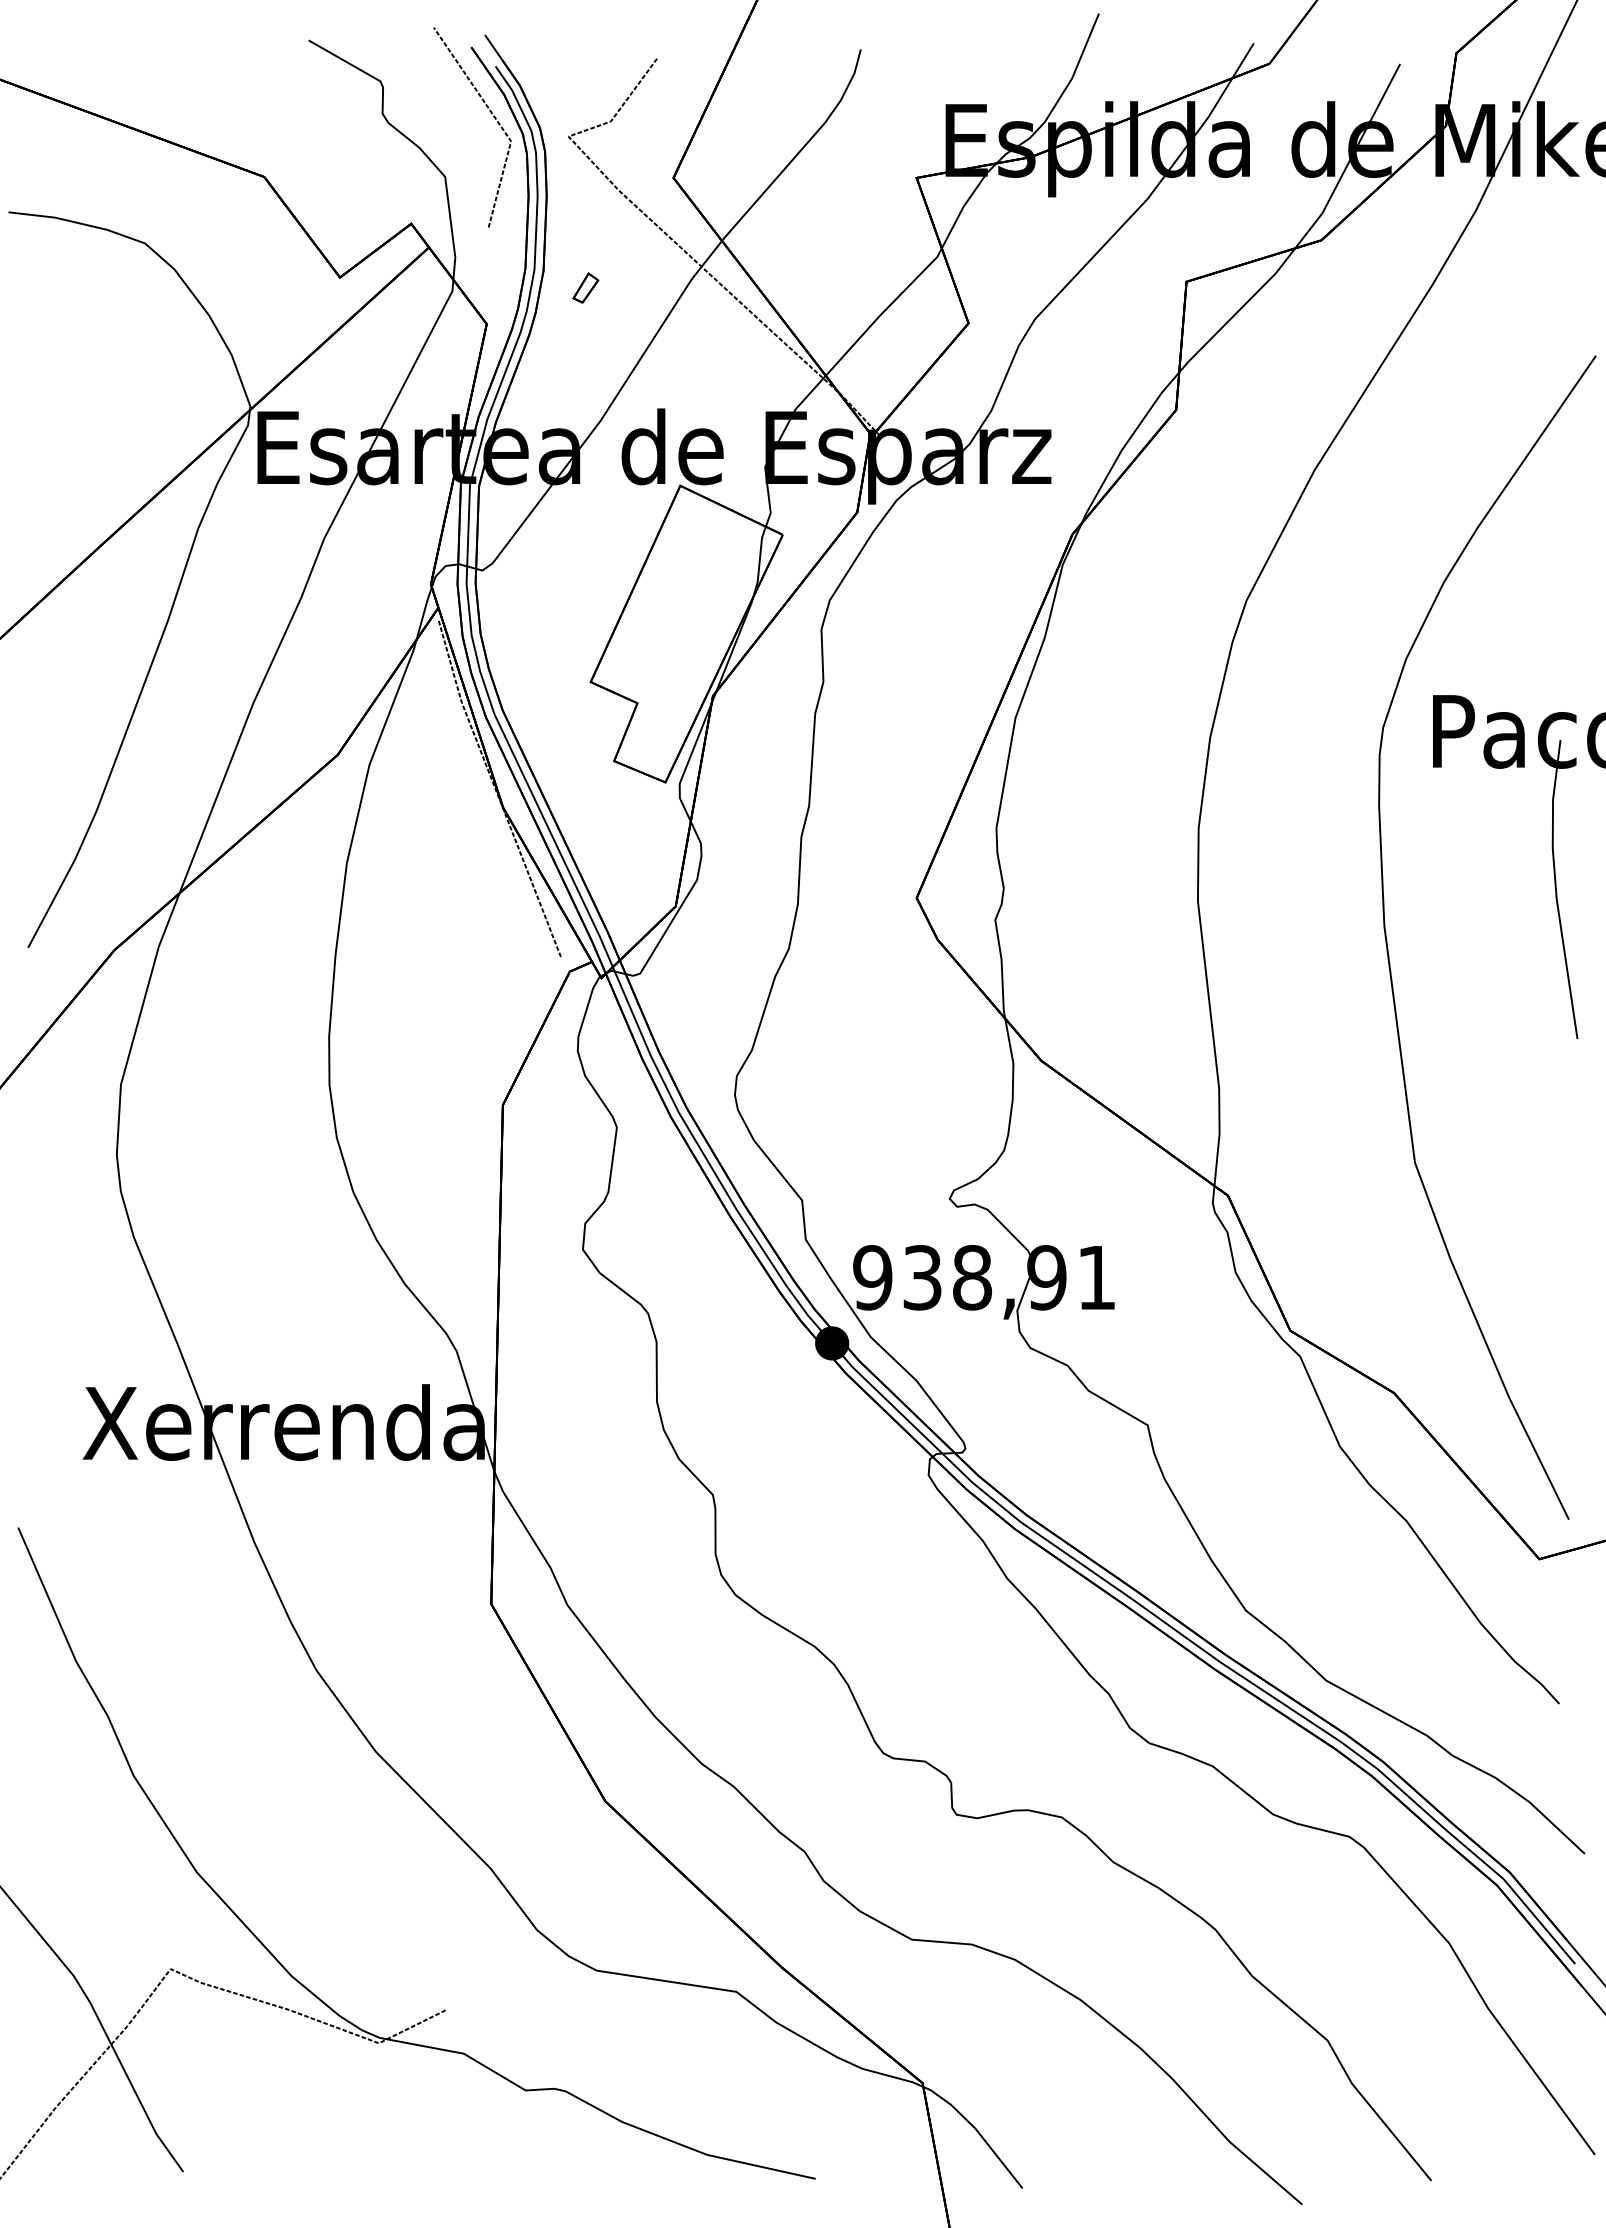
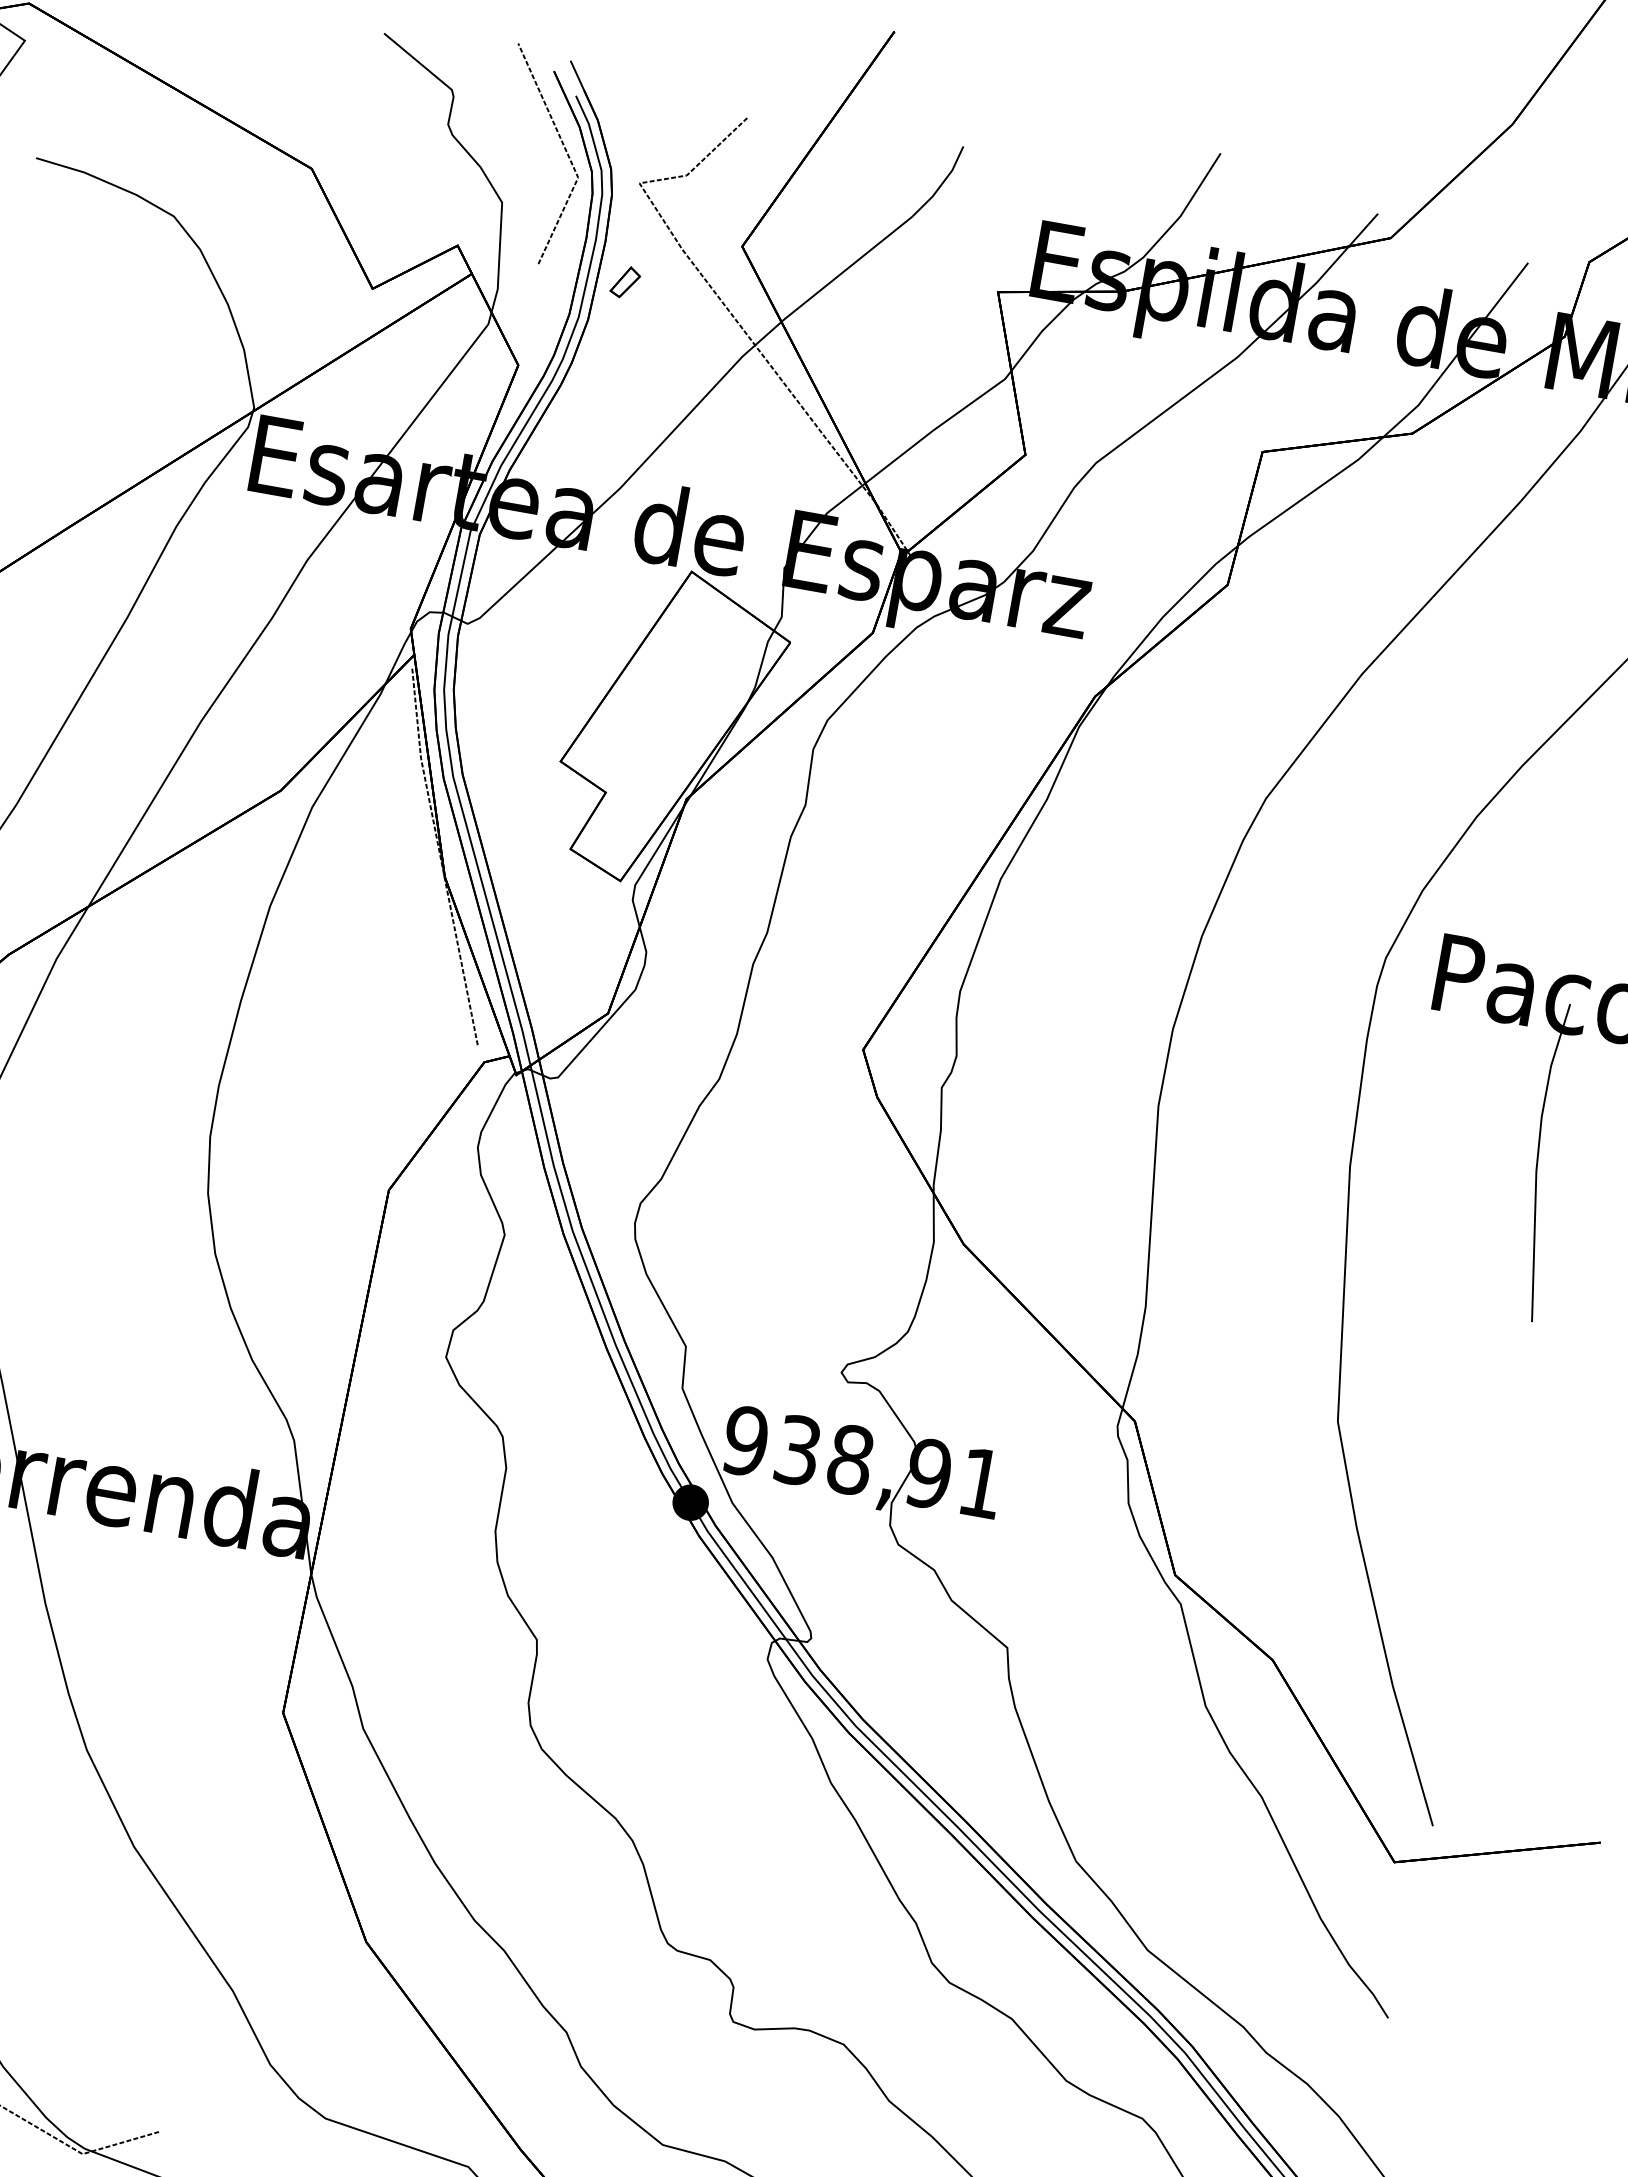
part: (585, 287) -> (625, 281), moved

